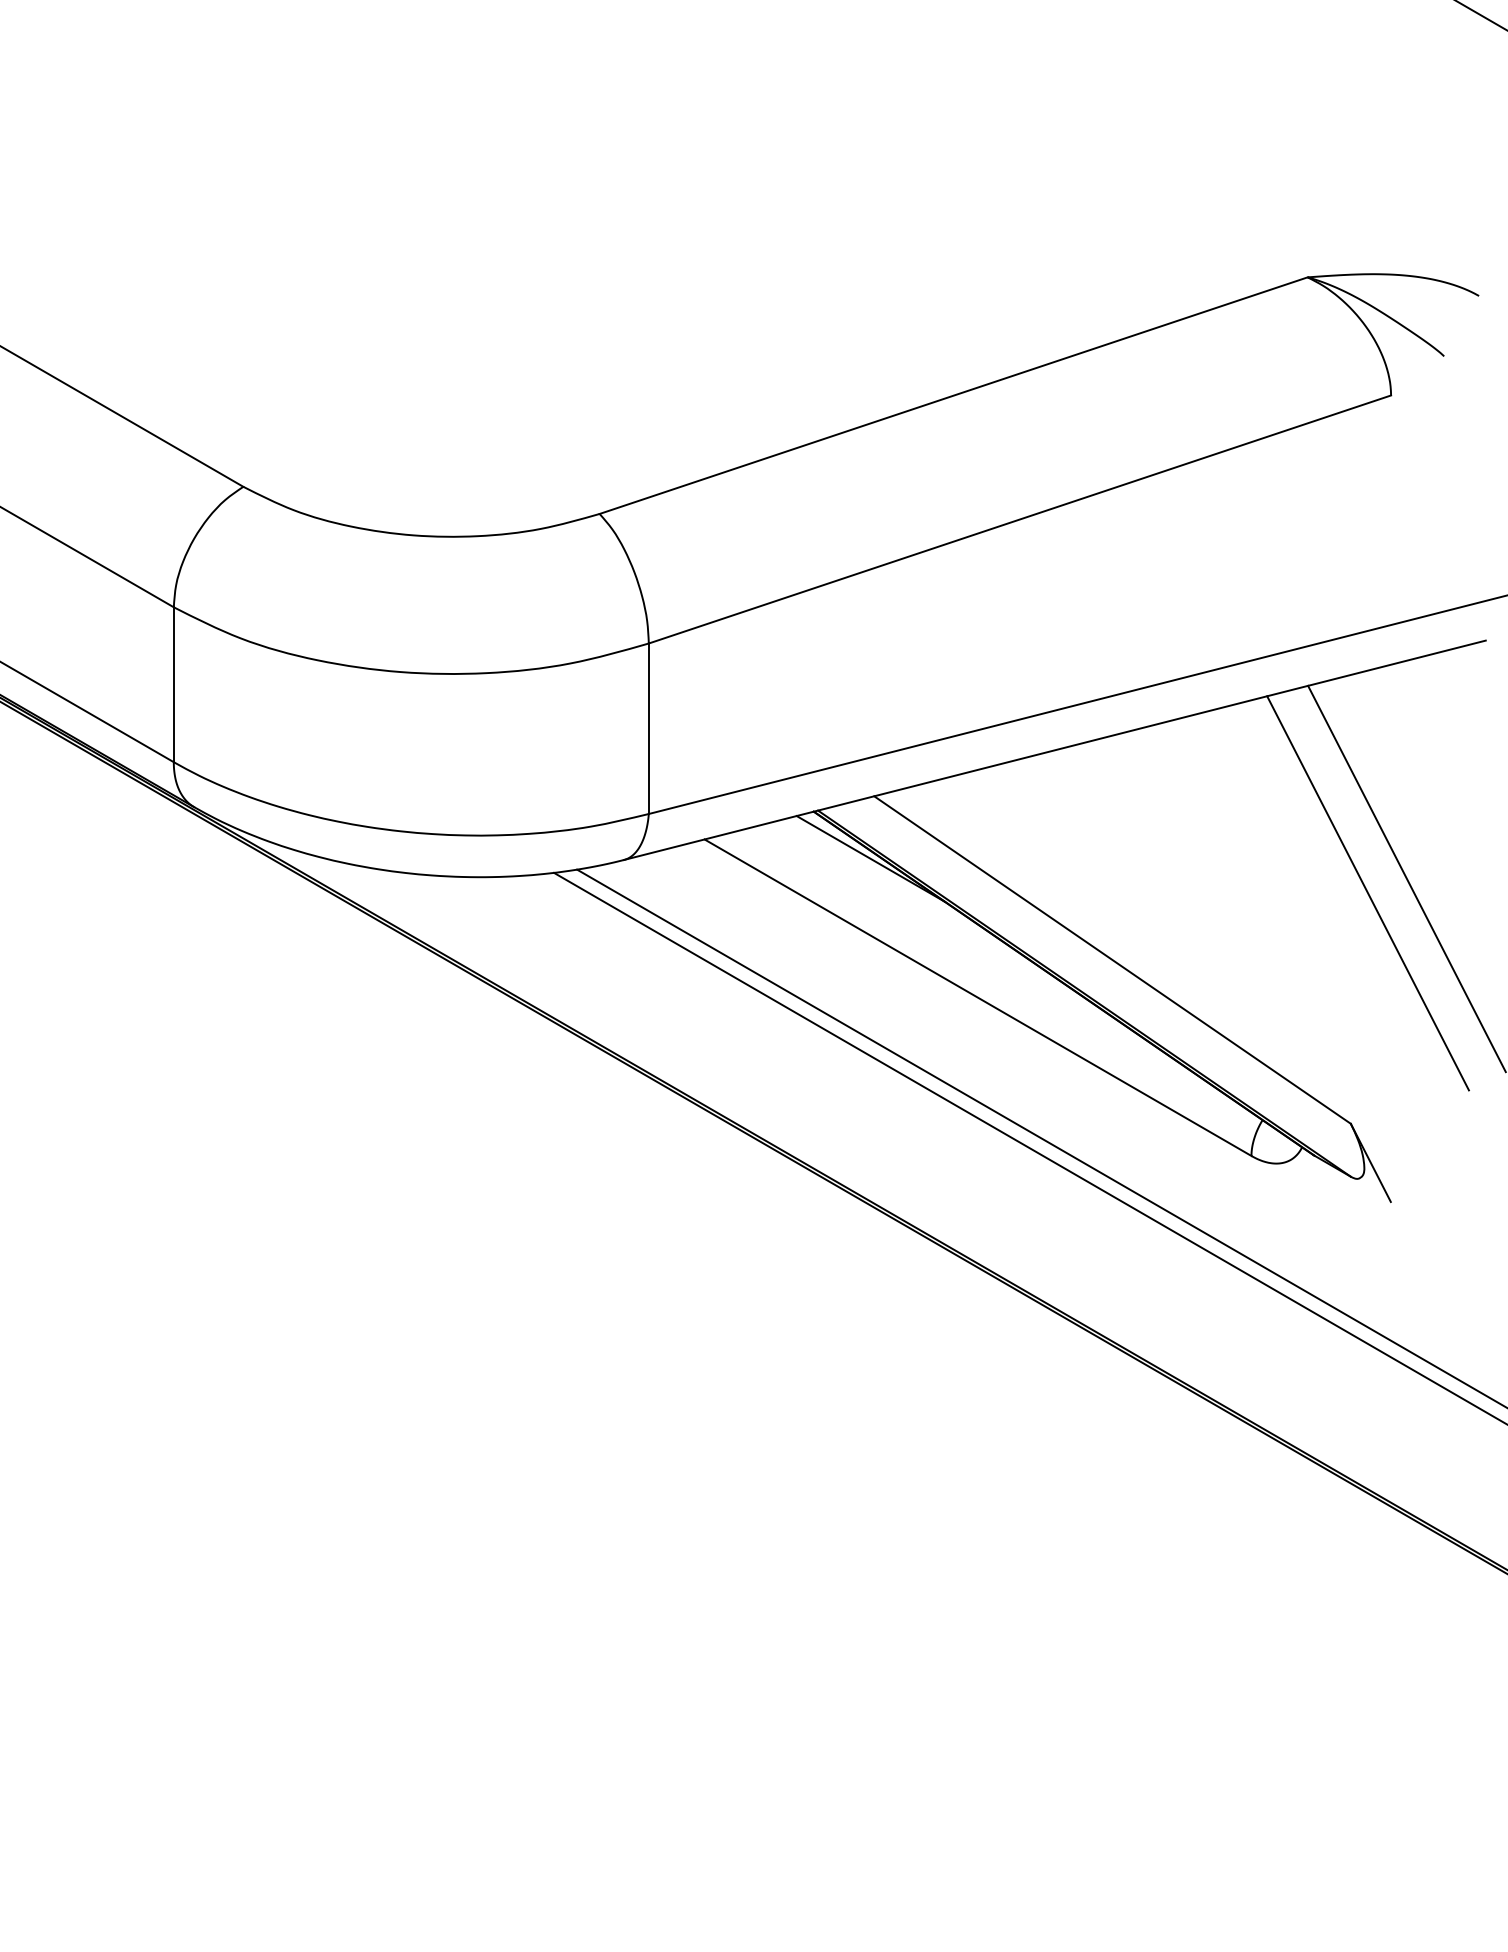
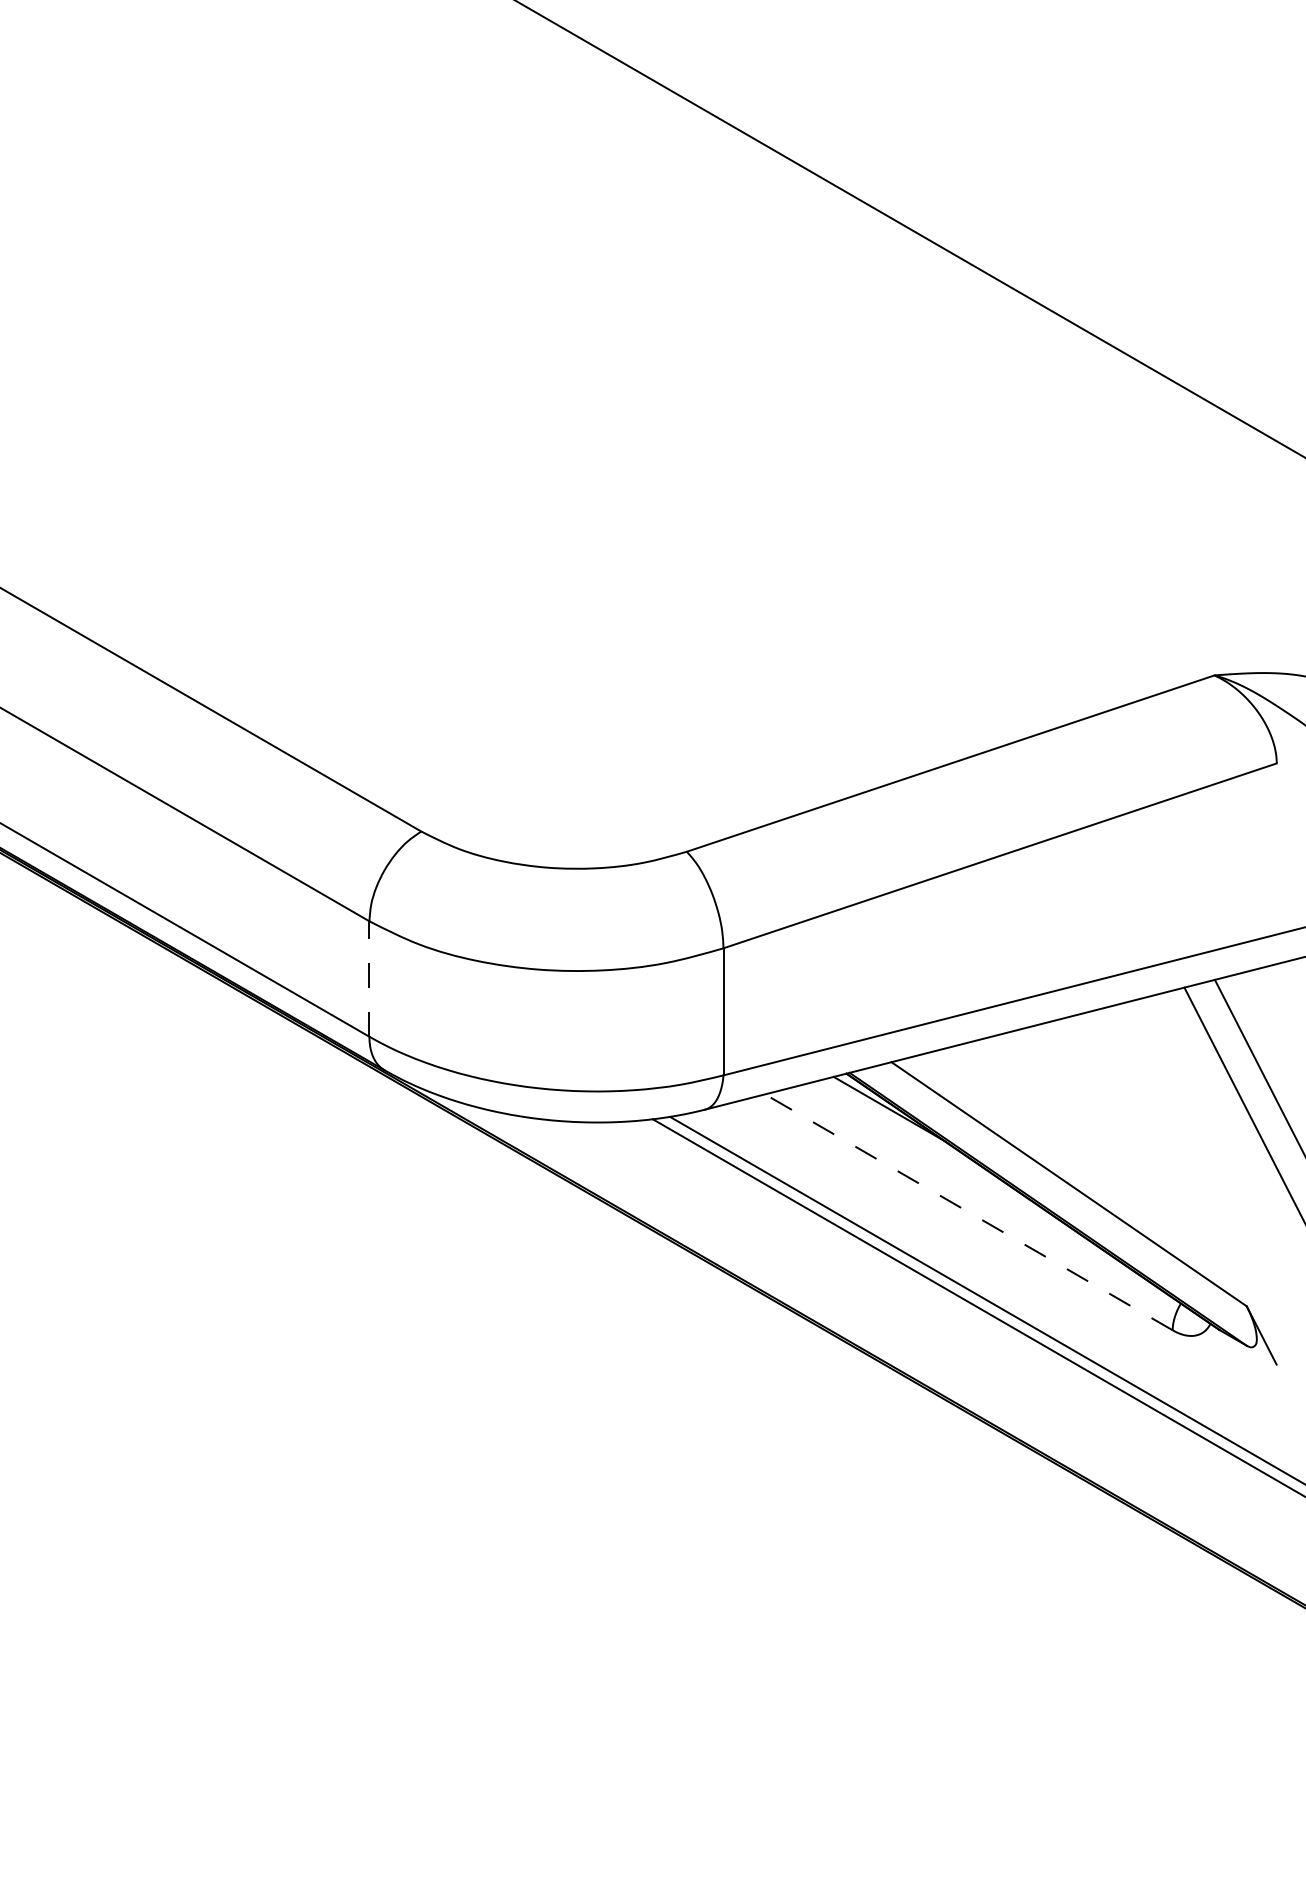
line: (173, 685) -> (369, 979), solid -> dashed
line: (977, 997) -> (968, 1212), solid -> dashed

